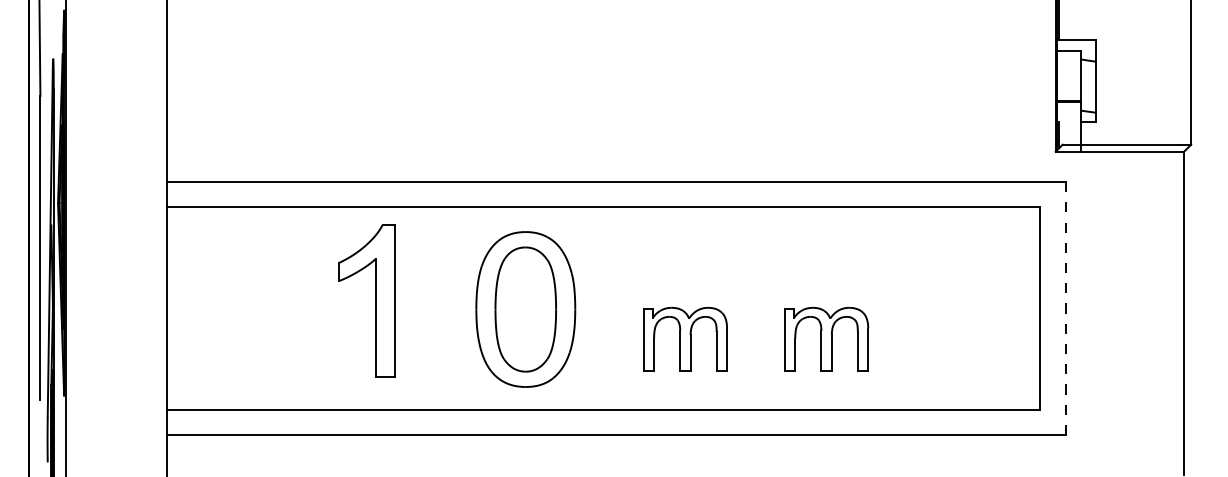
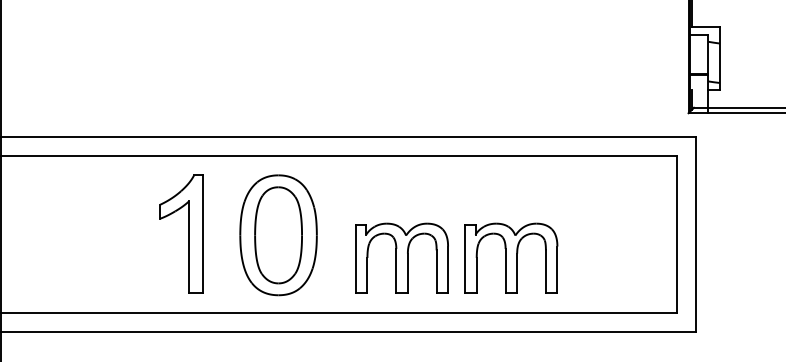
part: (375, 300) -> (188, 233), moved
line: (1065, 308) -> (696, 234), dashed -> solid
part: (685, 338) -> (402, 257), size x1.43
part: (826, 338) -> (511, 257), size x1.43

